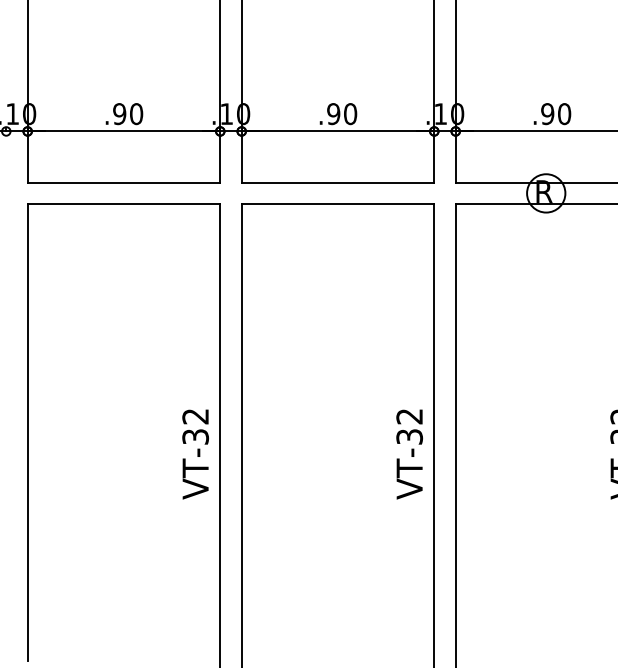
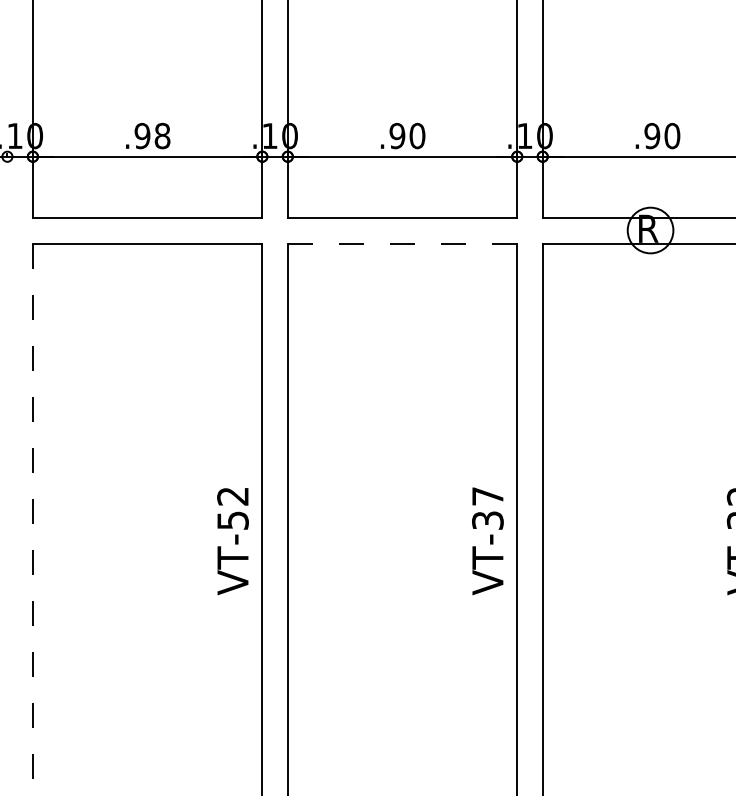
text: (136, 113) -> (162, 135), .90 -> .98
line: (337, 204) -> (401, 243), solid -> dashed
text: (409, 416) -> (487, 496), VT-32 -> VT-37
line: (27, 433) -> (32, 516), solid -> dashed
text: (195, 436) -> (232, 520), VT-32 -> VT-52

